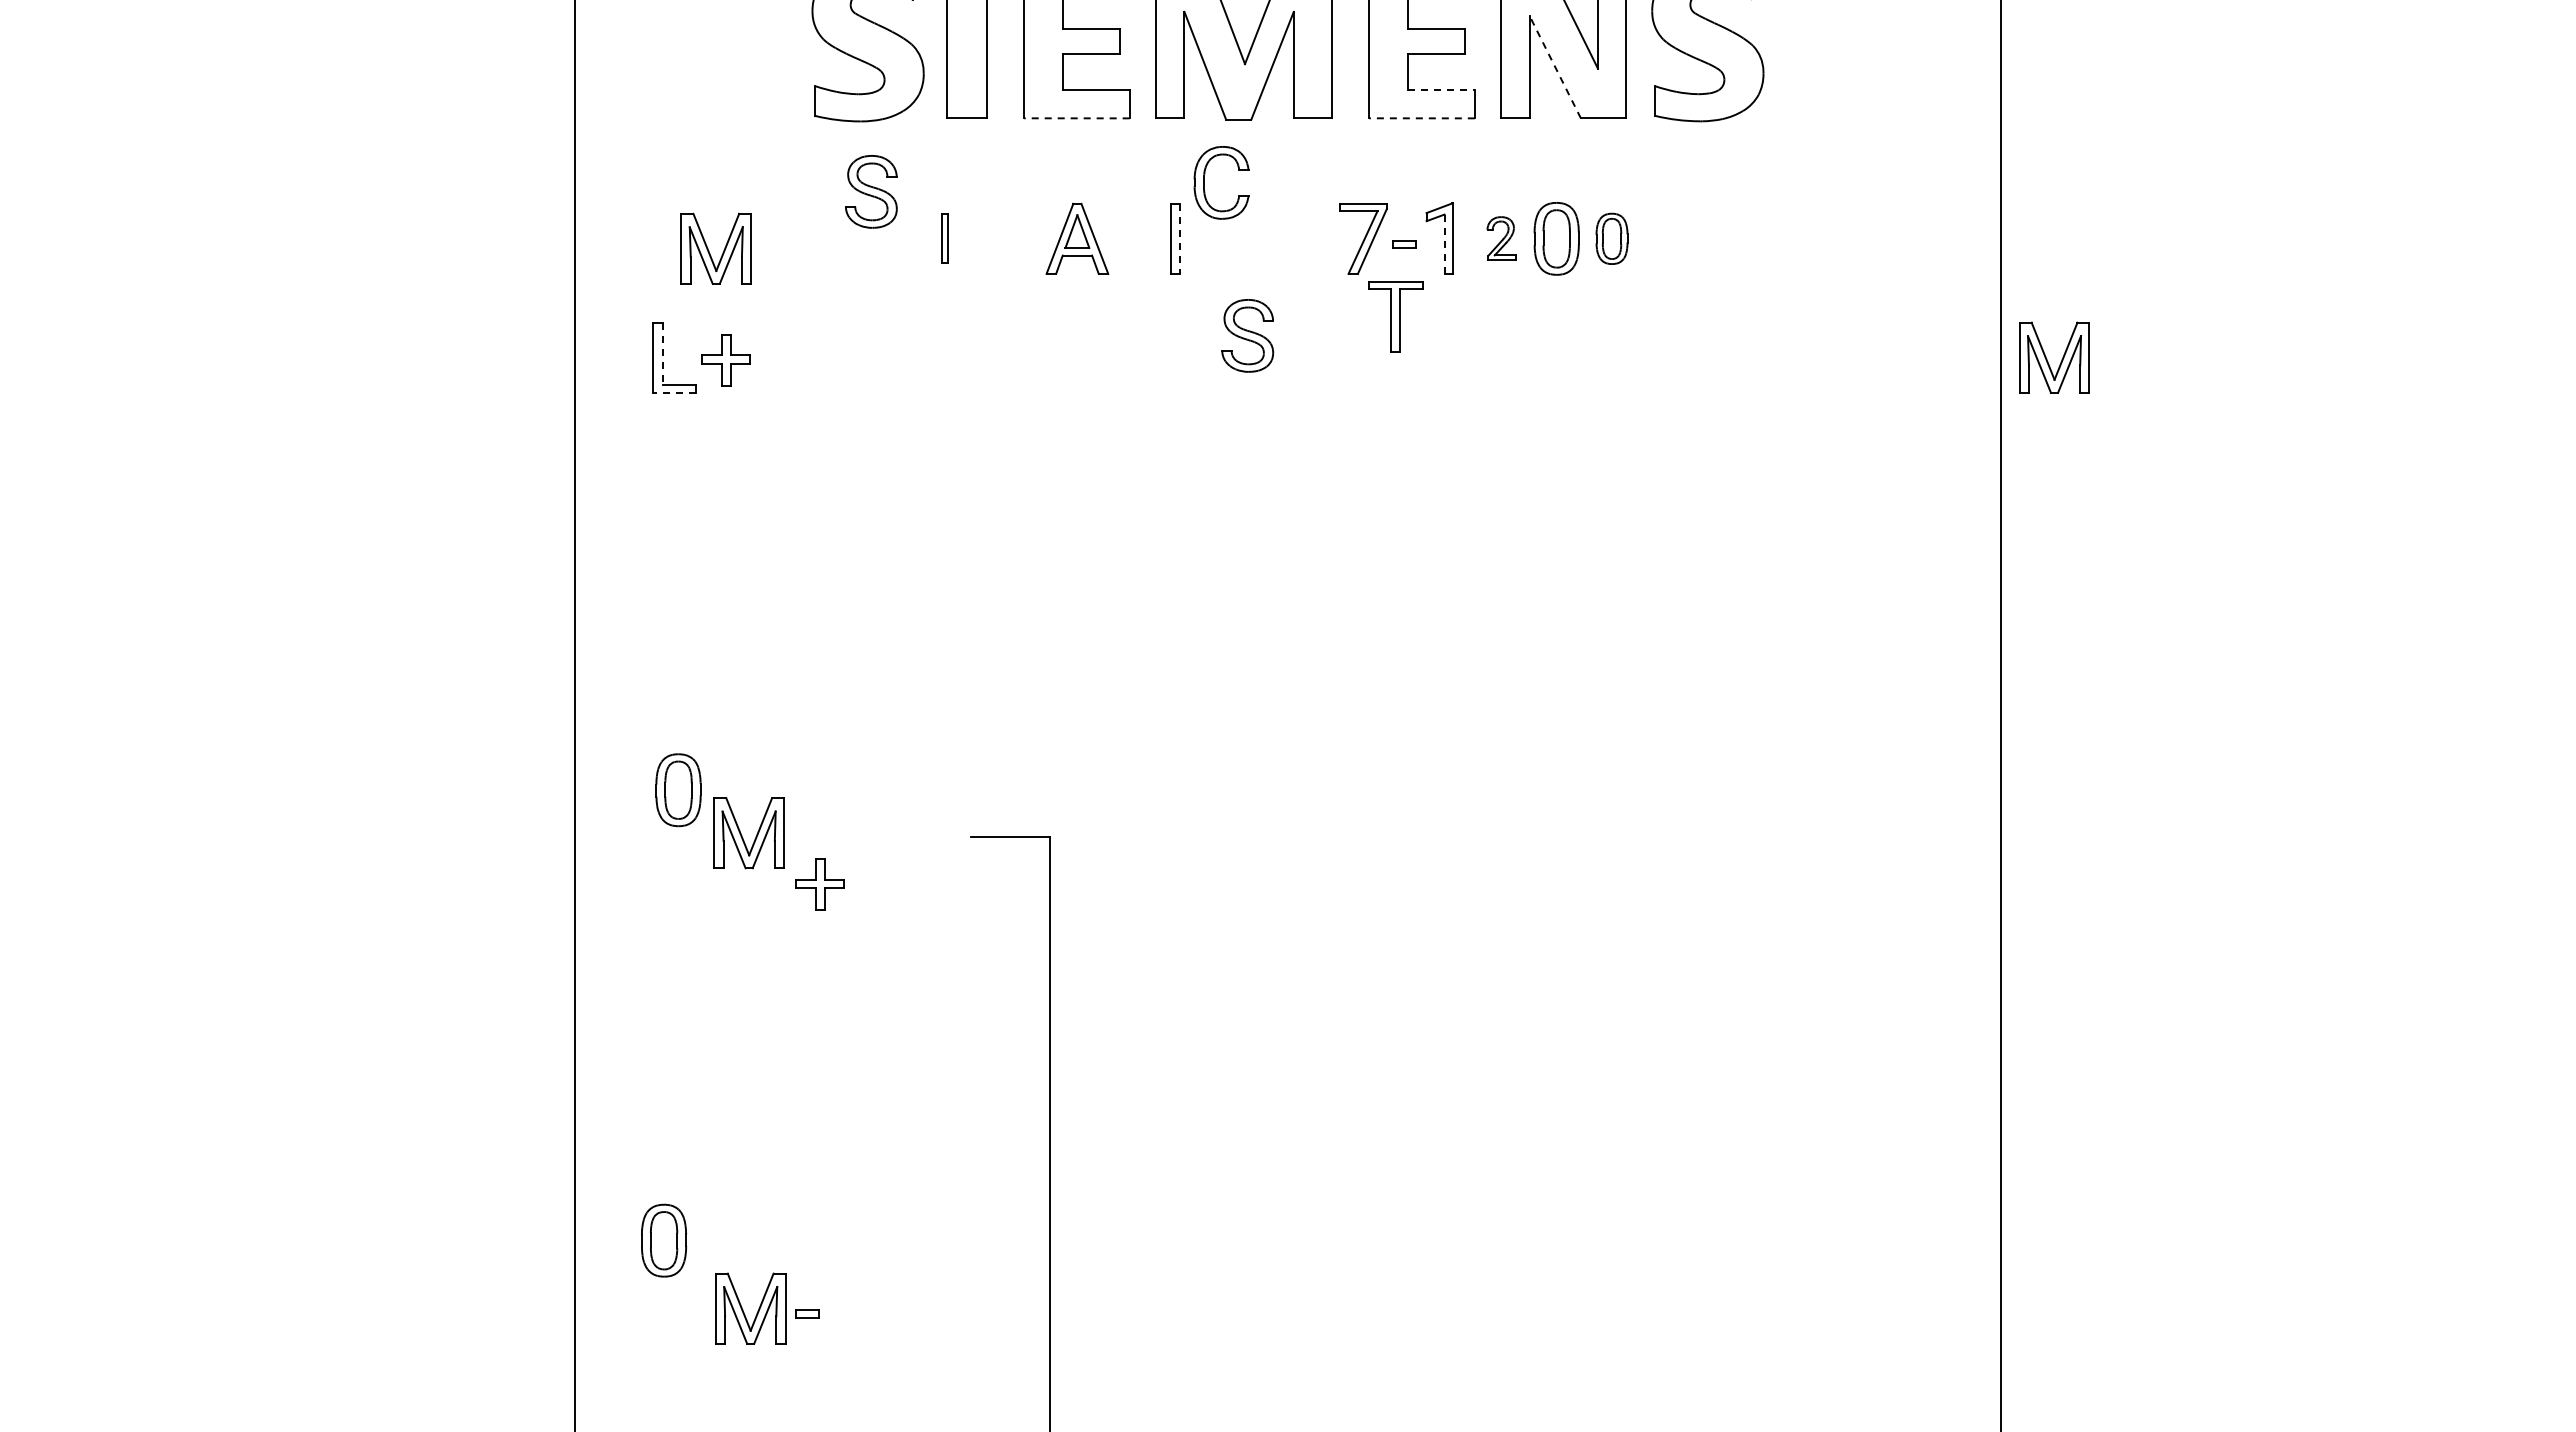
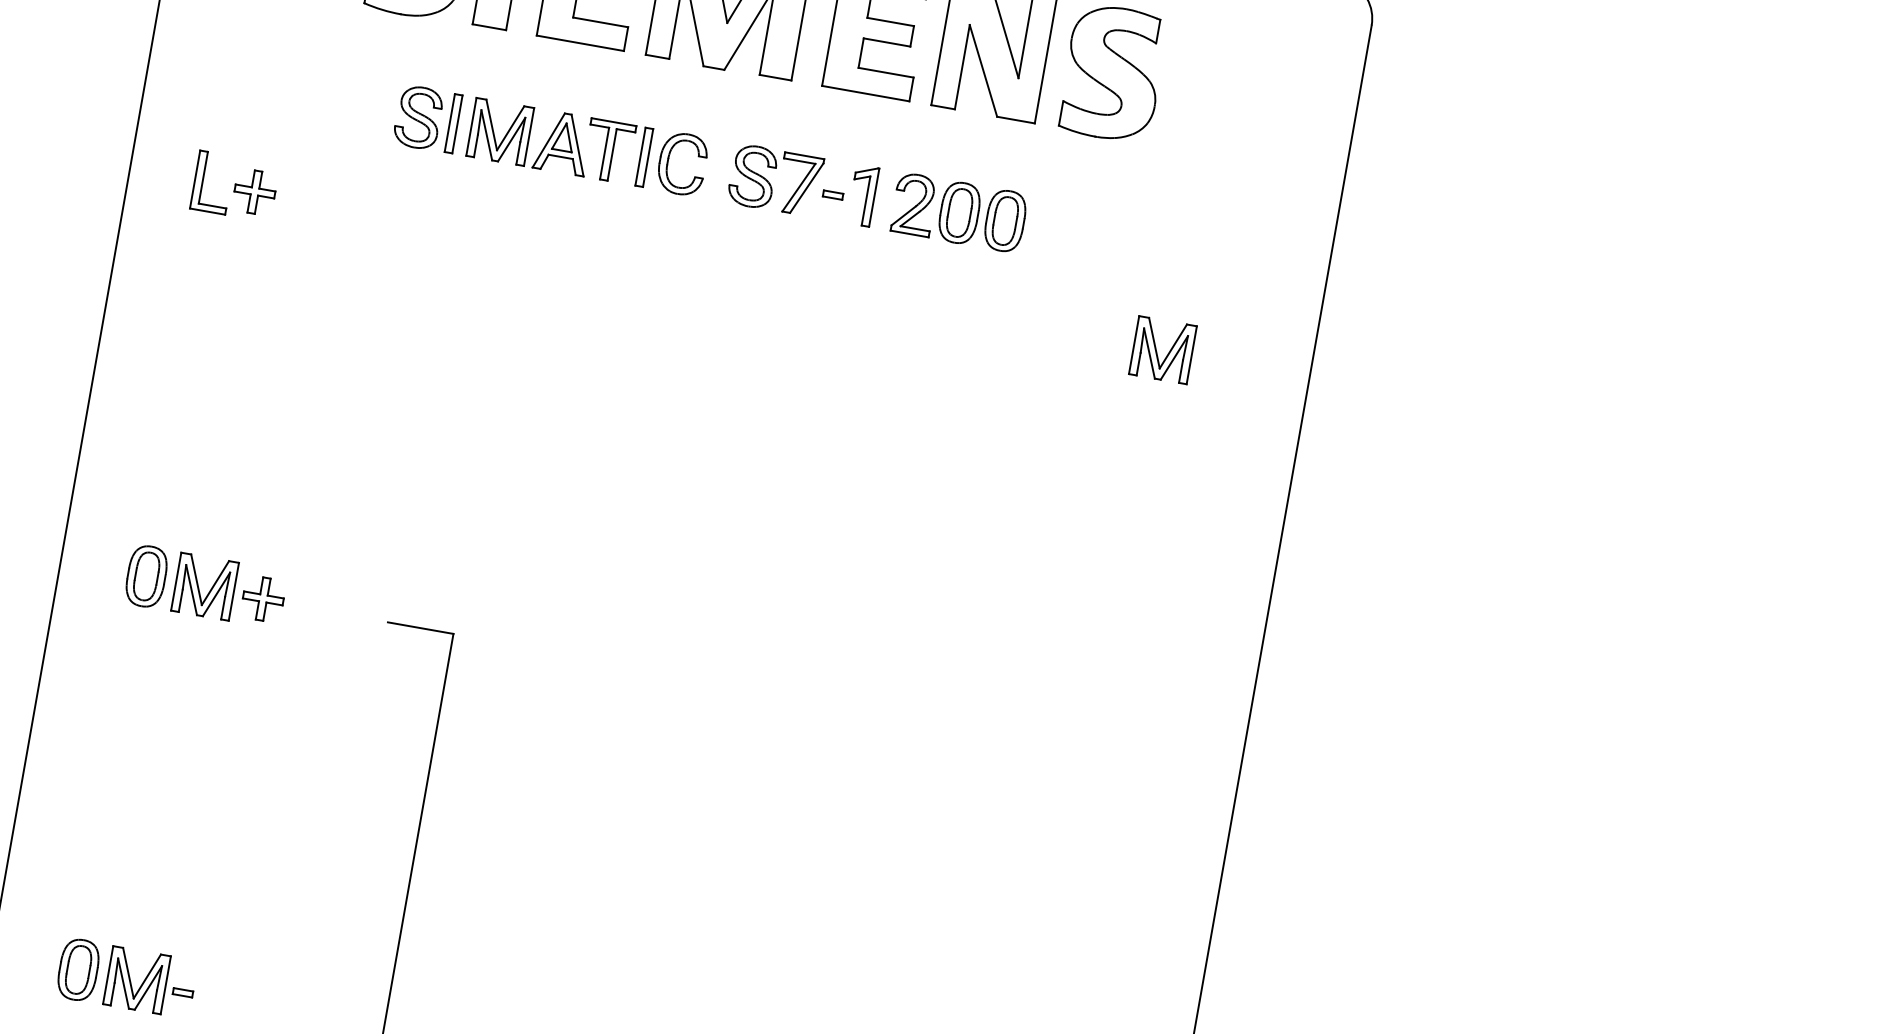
line: (1555, 66) -> (983, 70), dashed -> solid
line: (1442, 89) -> (886, 72), dashed -> solid
line: (1076, 118) -> (579, 43), dashed -> solid
line: (1422, 118) -> (866, 93), dashed -> solid
part: (1204, 182) -> (668, 161), moved
part: (871, 191) -> (418, 117), moved
part: (944, 238) -> (453, 123), size x1.43
part: (1501, 238) -> (913, 204), size x1.67
part: (1611, 238) -> (1004, 220), size x1.43
line: (1180, 239) -> (648, 158), dashed -> solid
line: (1444, 244) -> (865, 201), dashed -> solid
part: (709, 250) -> (494, 132), moved
part: (1395, 316) -> (608, 150), moved
part: (1247, 335) -> (752, 176), moved
line: (662, 354) -> (203, 178), dashed -> solid
part: (2048, 361) -> (1157, 352), moved
line: (674, 392) -> (207, 211), dashed -> solid
part: (678, 790) -> (146, 576), moved
part: (819, 884) -> (262, 598), moved
part: (664, 1240) -> (78, 969), moved

